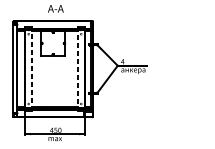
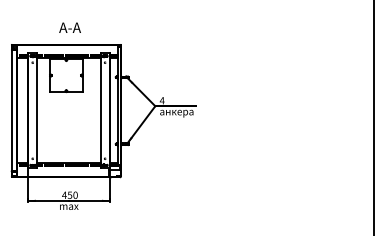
line: (32, 68) -> (37, 110), dashed -> solid
line: (77, 69) -> (100, 111), dashed -> solid

